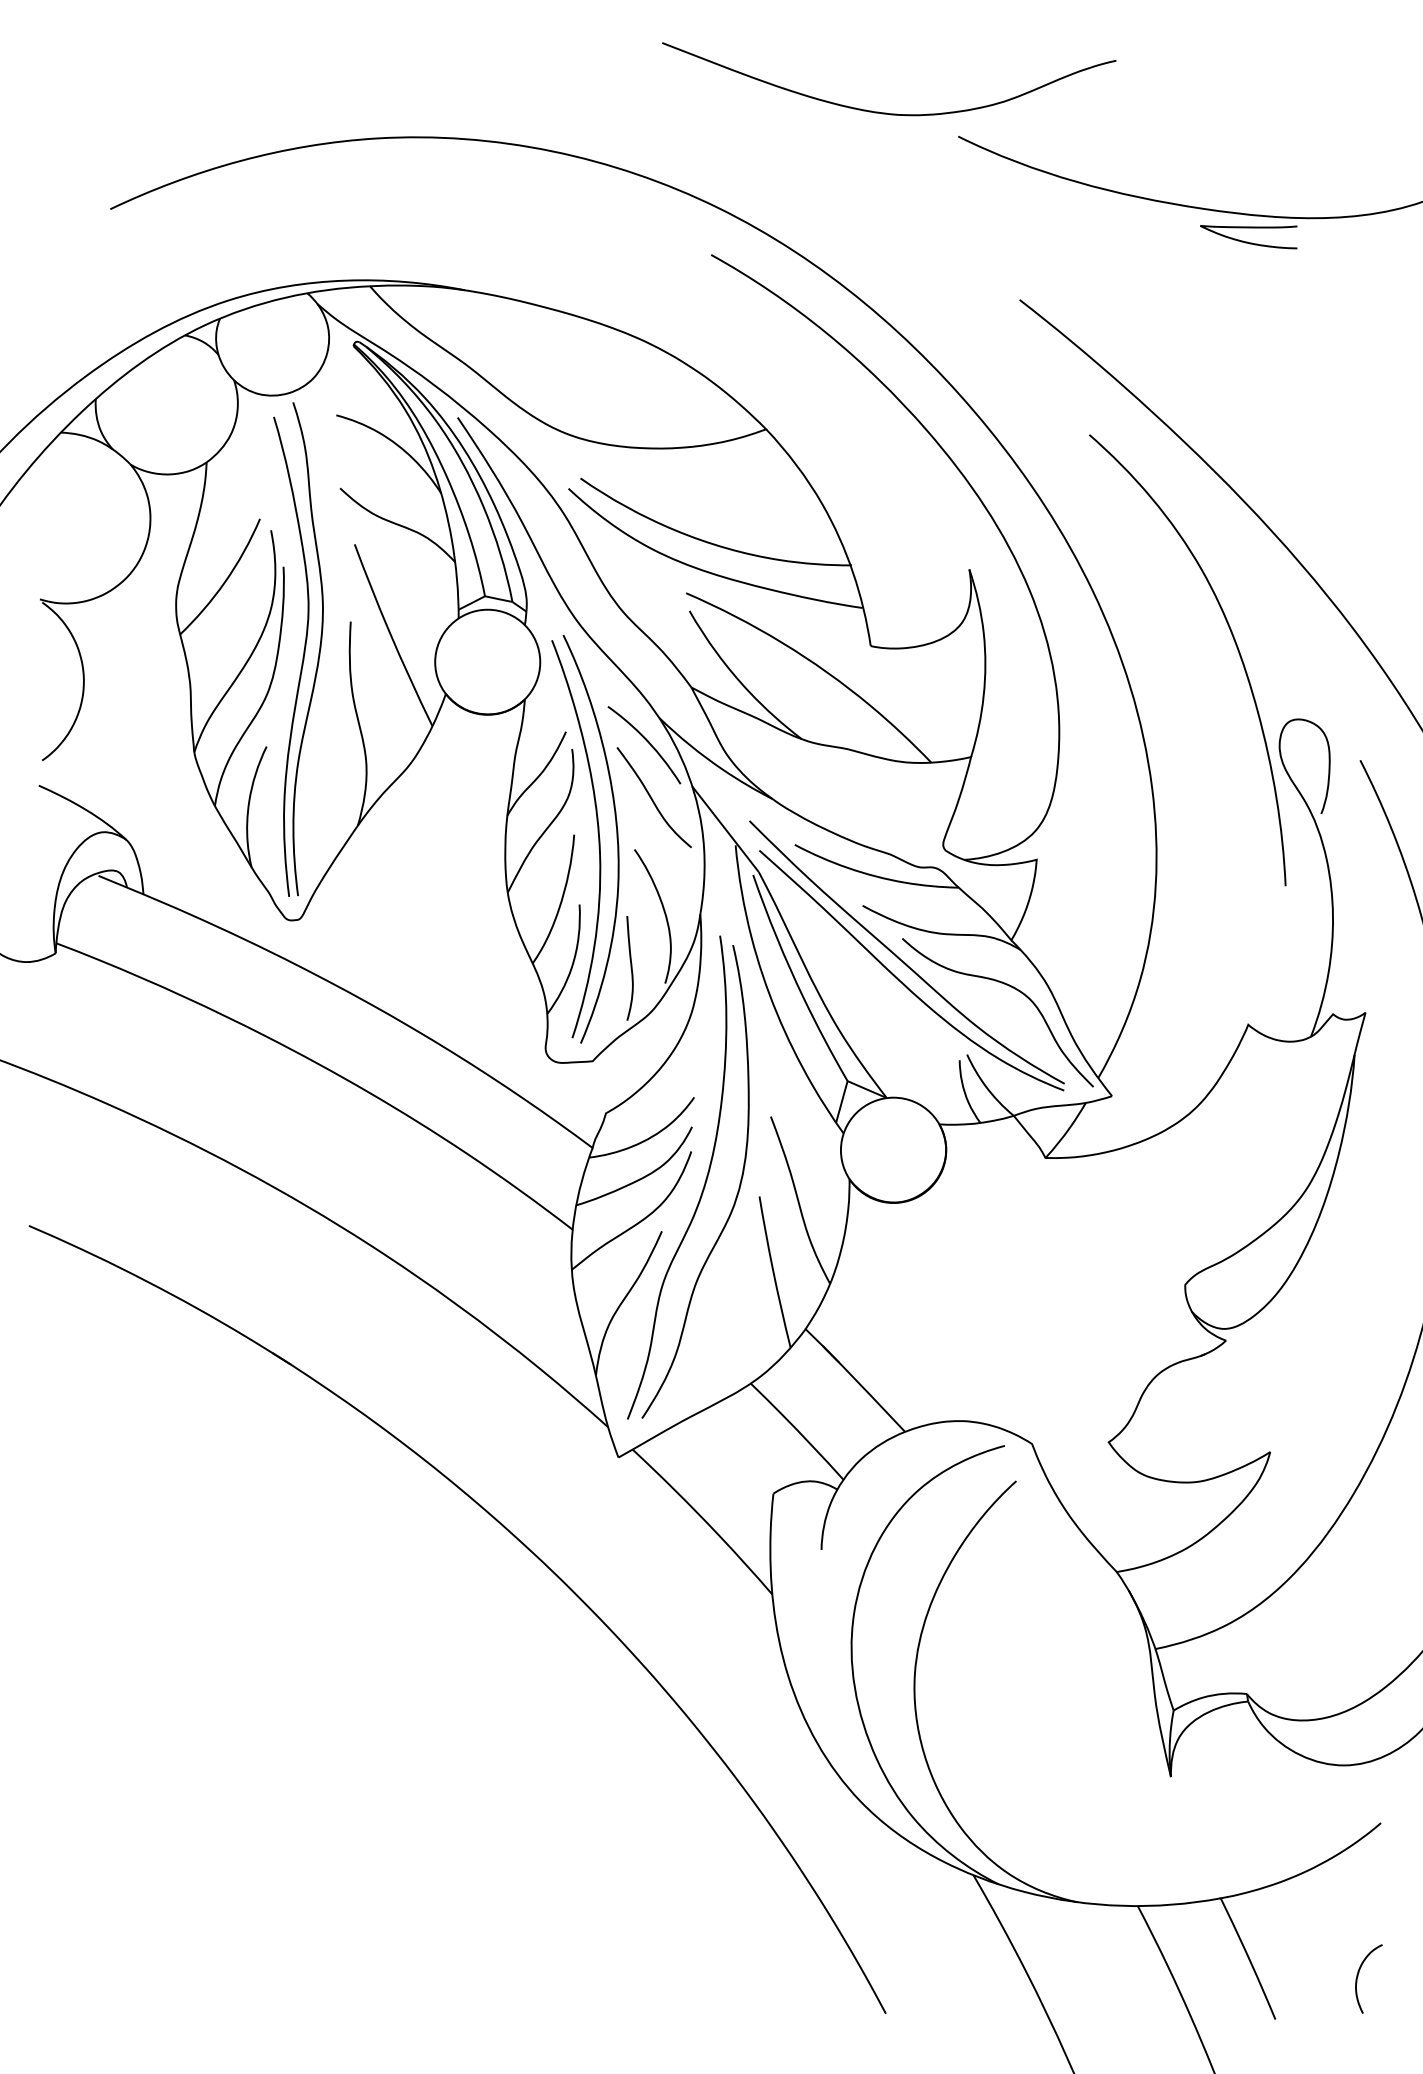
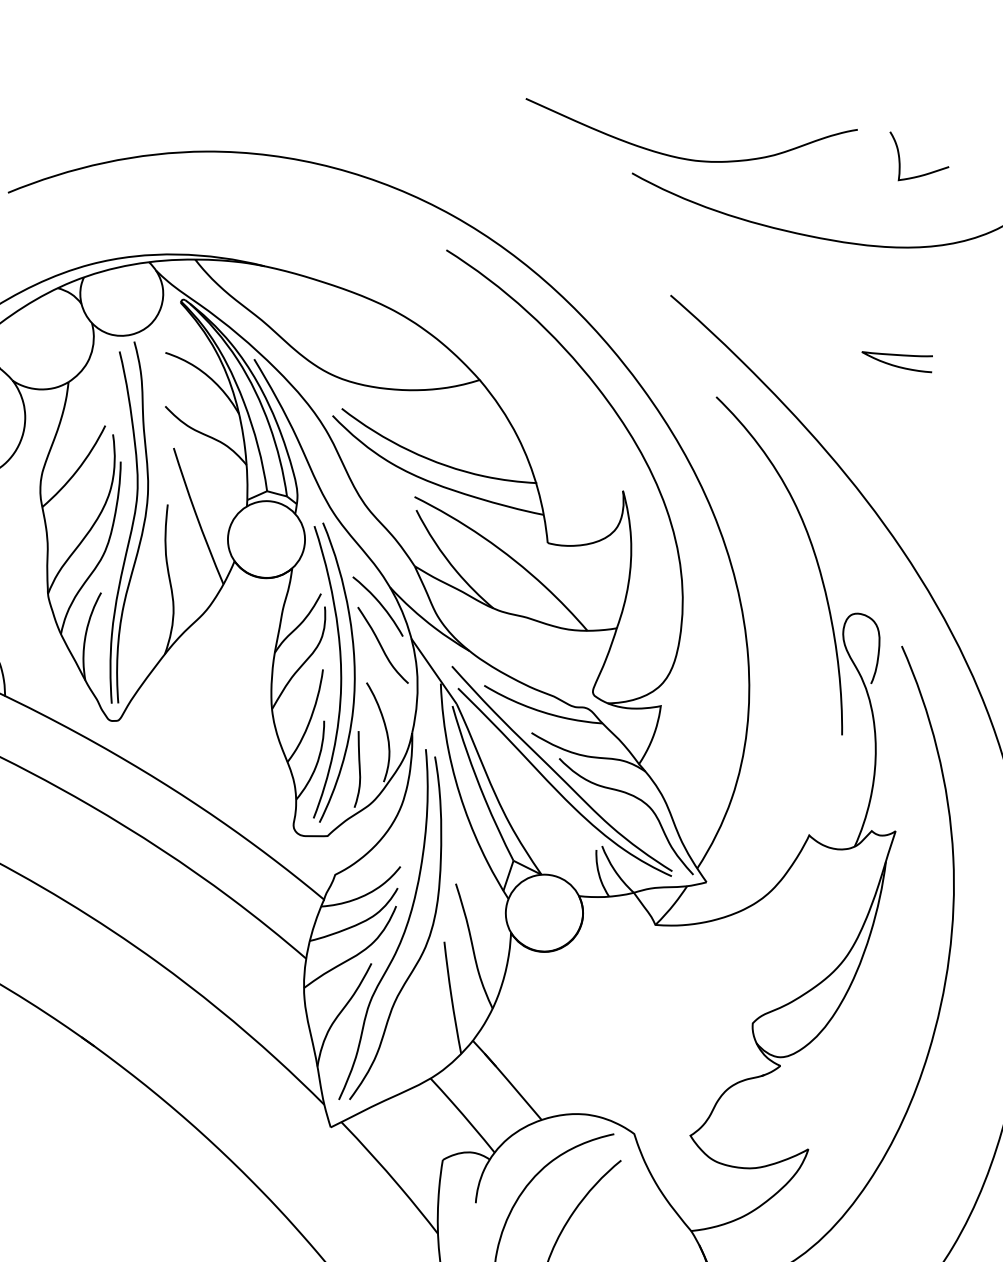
curve: (886, 112) -> (687, 158), moved
curve: (1355, 116) -> (923, 174), added
curve: (1247, 241) -> (895, 365), moved

